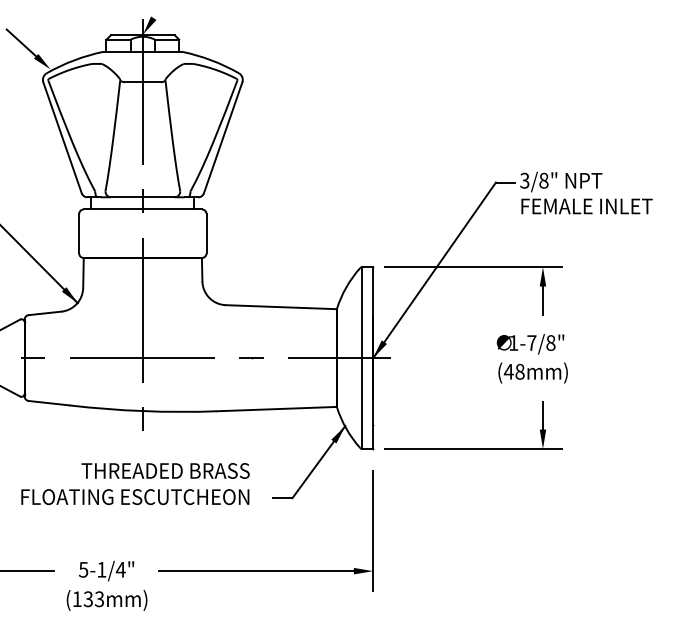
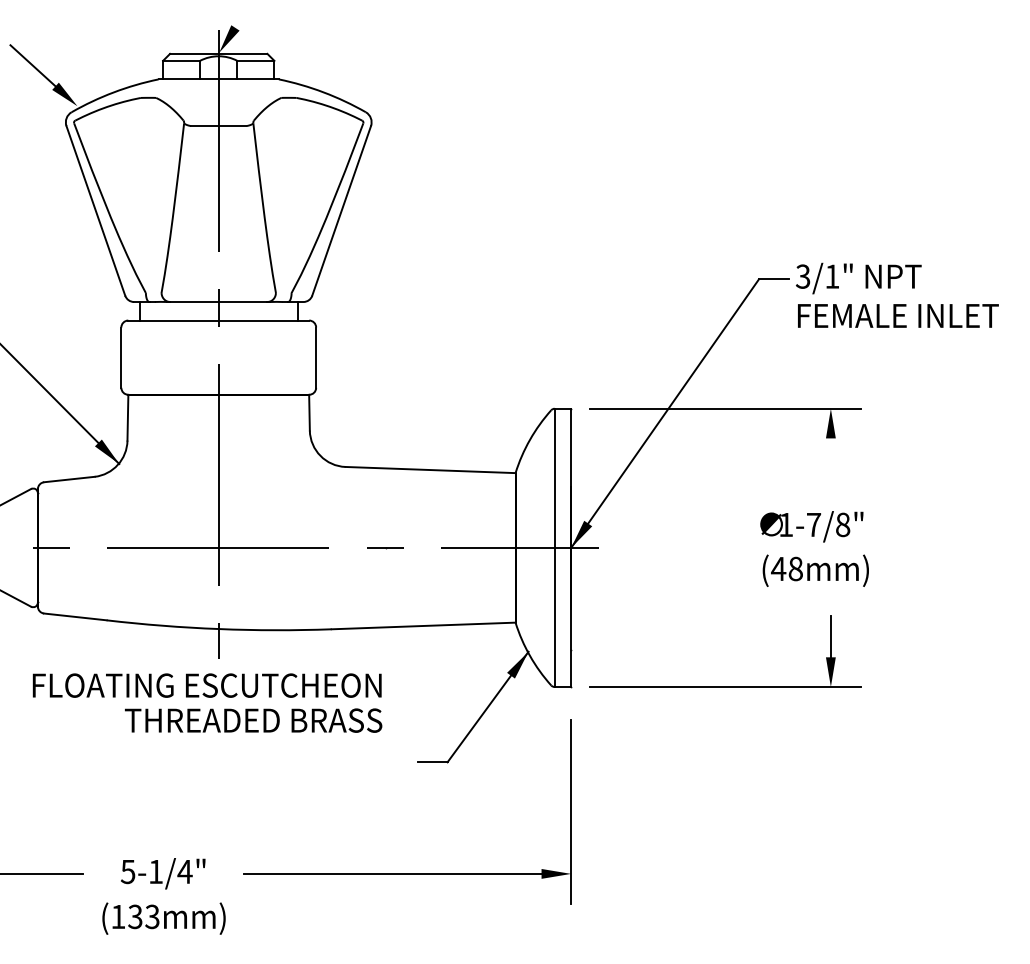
text: (543, 180) -> (831, 276), 3/8" -> 3/1"
line: (542, 300) -> (830, 459), removed
text: (135, 497) -> (207, 686), moved

